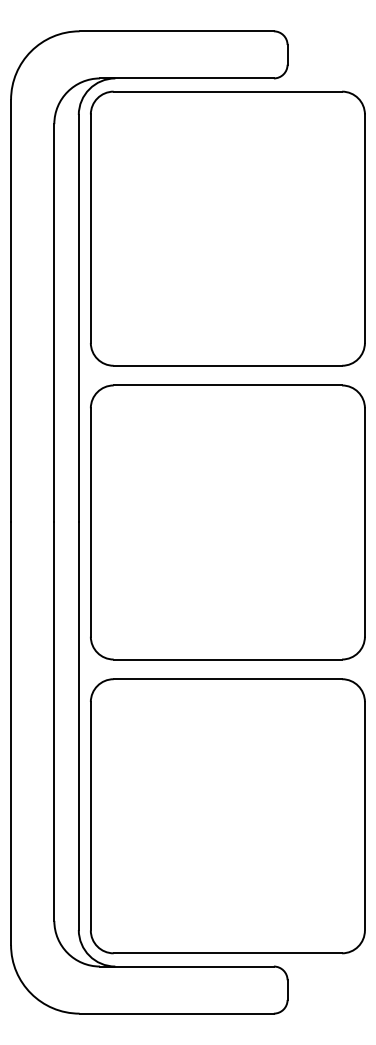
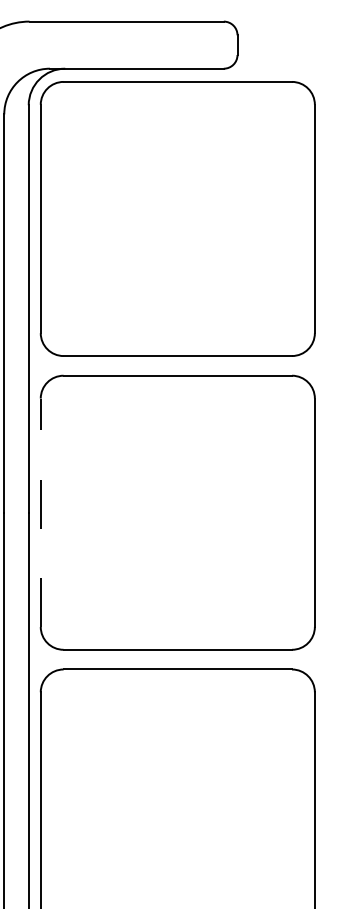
line: (90, 522) -> (40, 512), solid -> dashed

